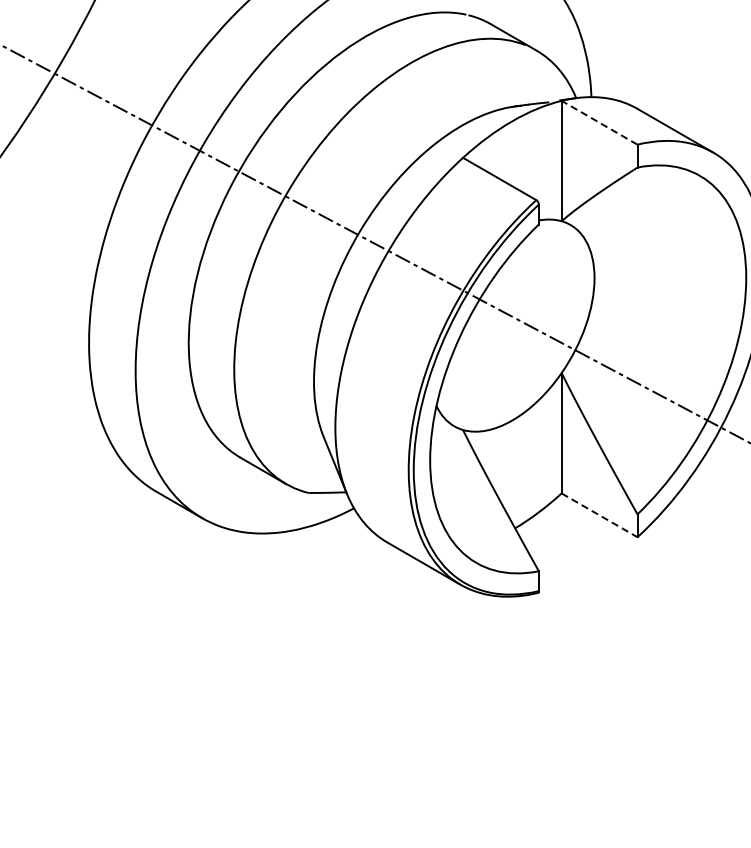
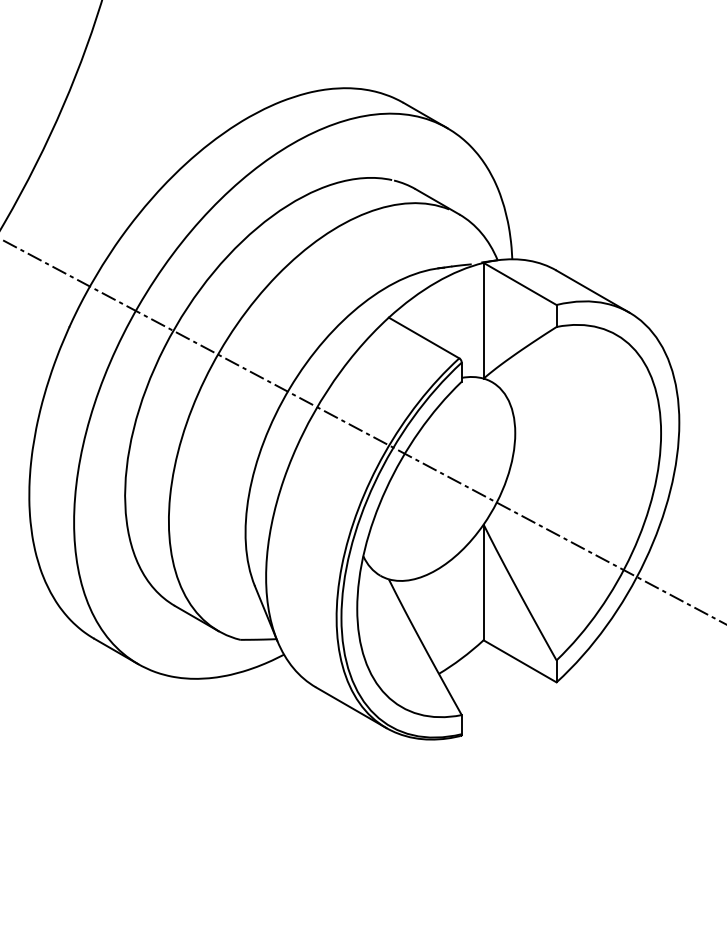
line: (598, 122) -> (519, 283), dashed -> solid
line: (599, 515) -> (520, 661), dashed -> solid

